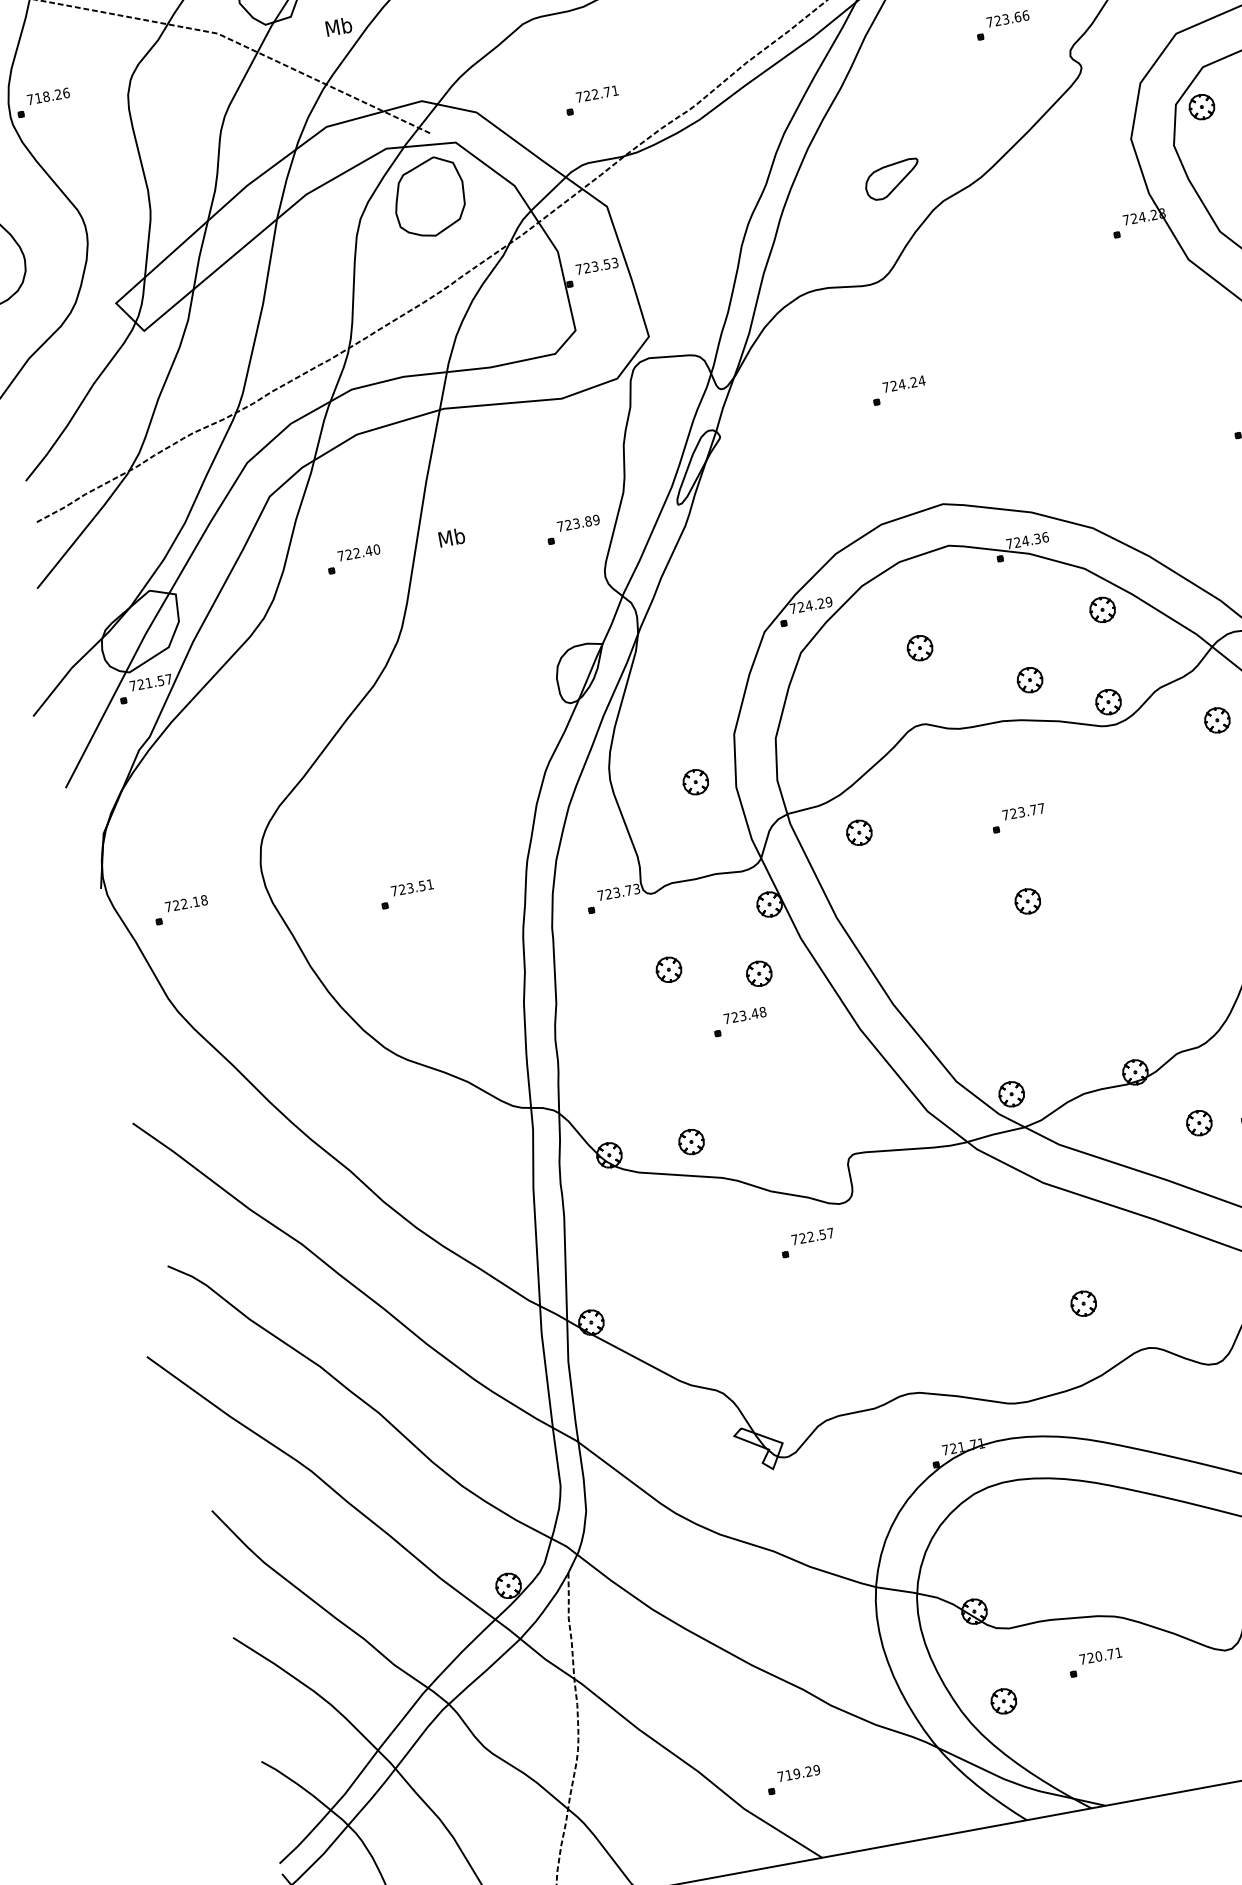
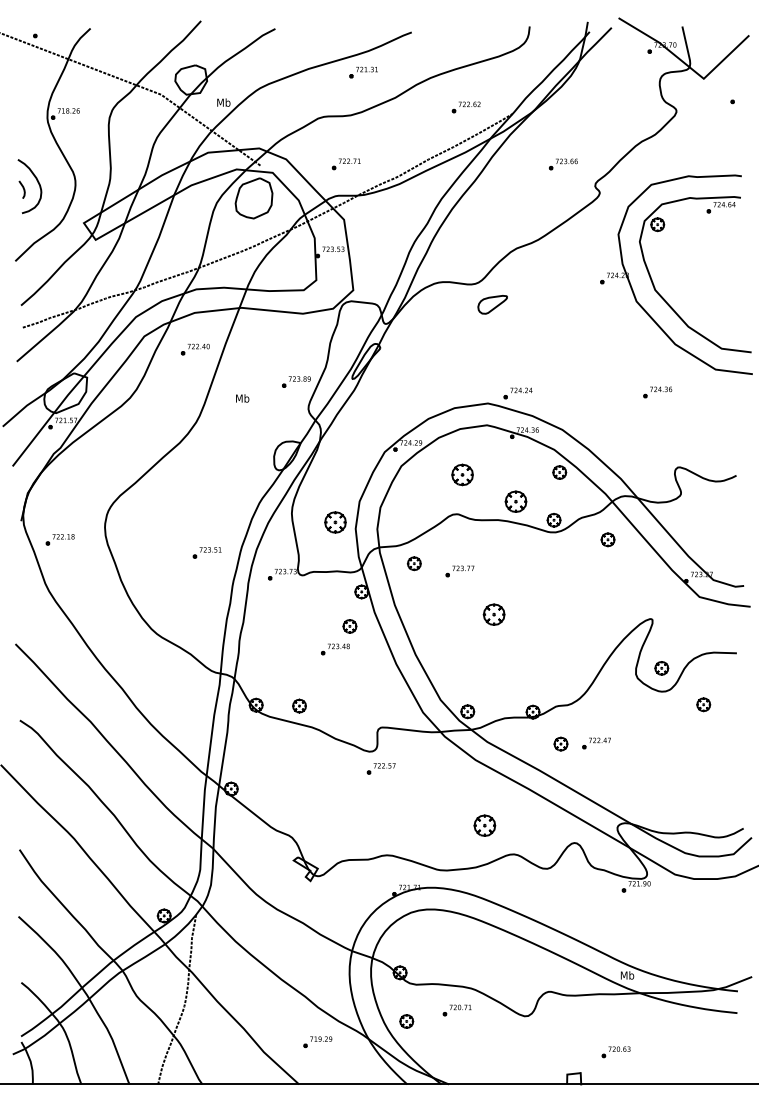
part: (892, 179) -> (492, 304), moved
part: (897, 391) -> (517, 393), moved
text: (451, 537) -> (242, 398), moved
part: (351, 559) -> (194, 349), moved
part: (919, 647) -> (462, 474), size x1.6
part: (1029, 680) -> (515, 501), size x1.6
part: (695, 782) -> (335, 522), size x1.6
part: (1017, 819) -> (459, 571), moved
part: (405, 894) -> (206, 552), moved
part: (1026, 901) -> (493, 614), size x1.6
part: (667, 969) -> (303, 615), removed
part: (805, 1243) -> (380, 768), moved
part: (1082, 1303) -> (484, 825), size x1.6
part: (793, 1781) -> (317, 1042), moved

